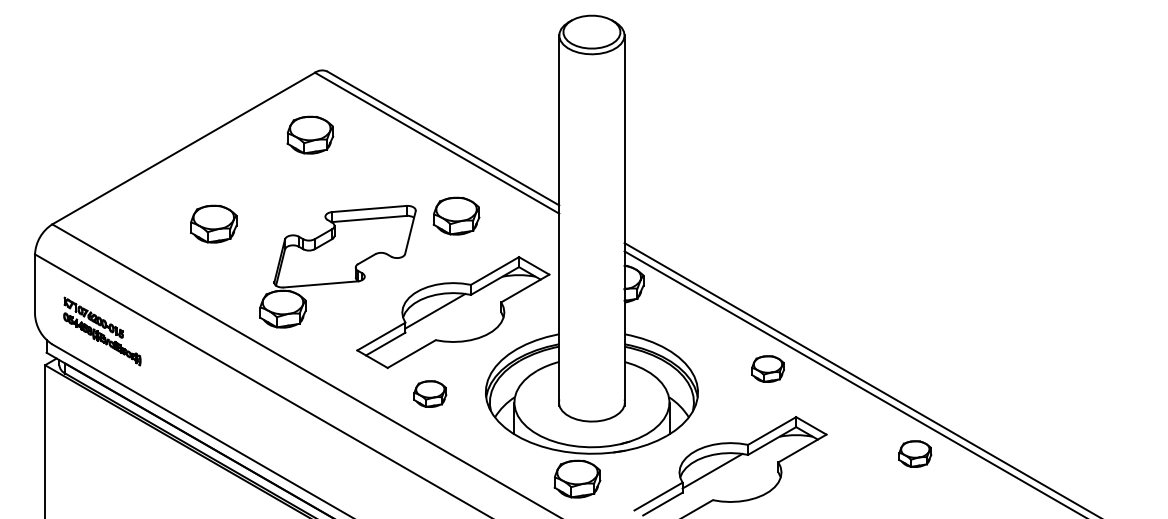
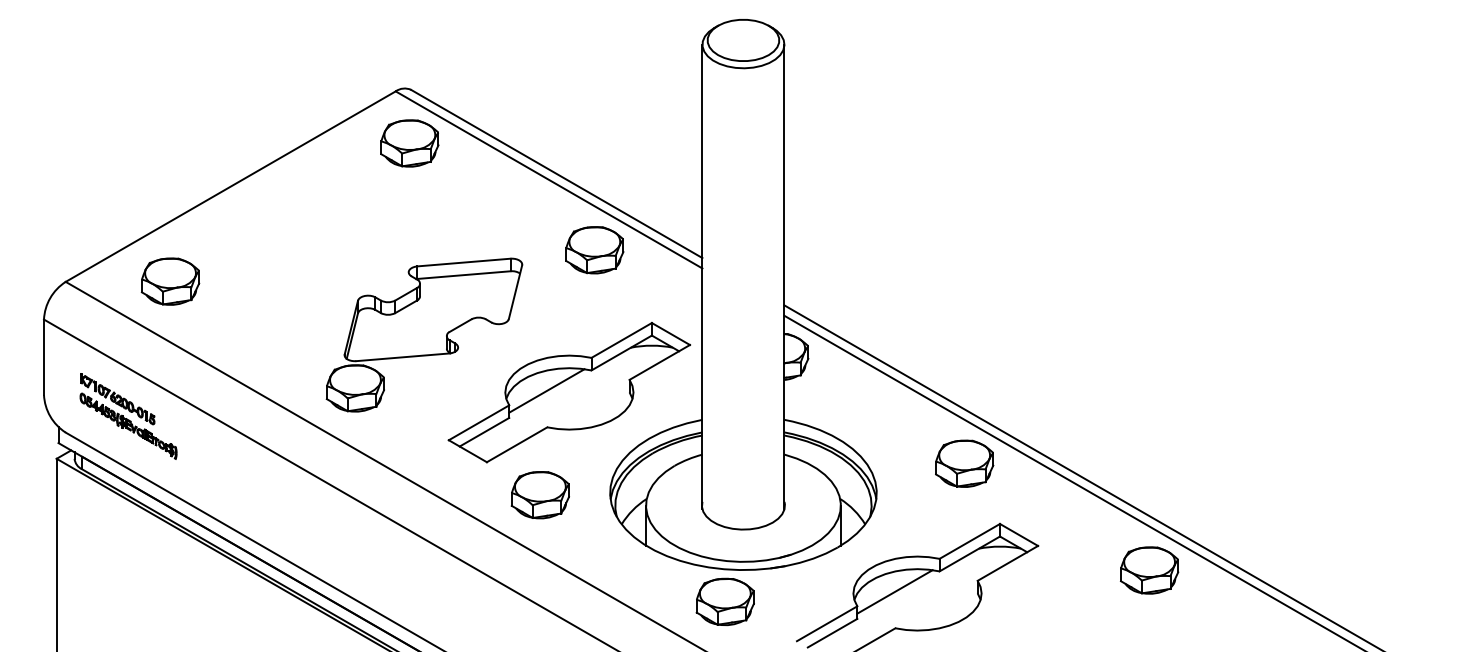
part: (310, 134) -> (410, 142), moved
part: (456, 215) -> (594, 249), moved
part: (213, 223) -> (170, 280), moved
part: (767, 368) -> (963, 462), size x1.43
part: (430, 393) -> (540, 494), size x1.43
part: (915, 453) -> (1149, 569), size x1.43

